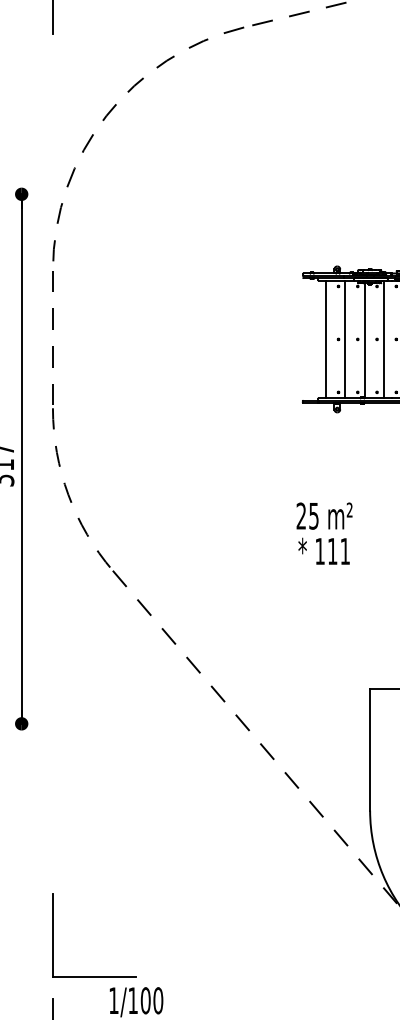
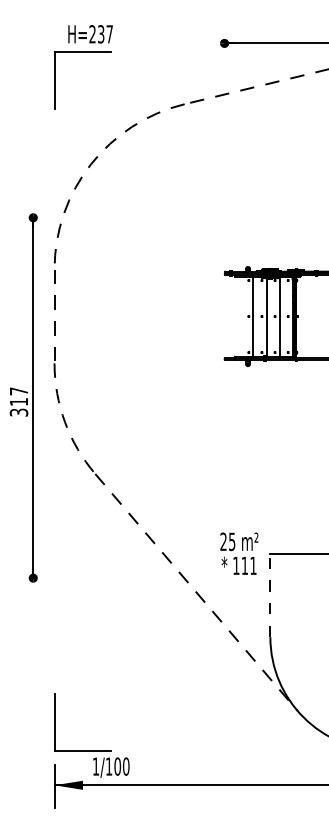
line: (326, 339) -> (240, 316), removed
text: (324, 533) -> (239, 553), moved
line: (370, 749) -> (270, 595), solid -> dashed

